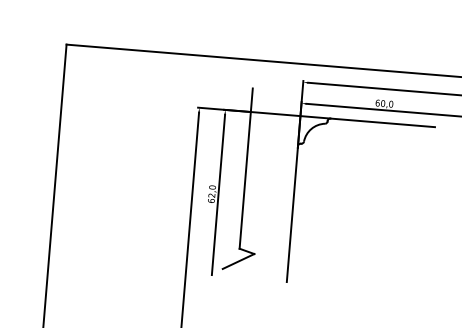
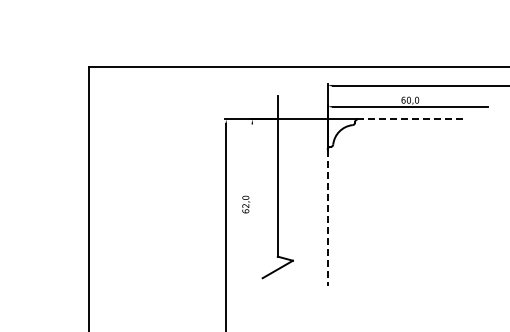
line: (382, 122) -> (409, 119), solid -> dashed
line: (218, 194) -> (252, 204), removed
line: (292, 214) -> (327, 218), solid -> dashed

